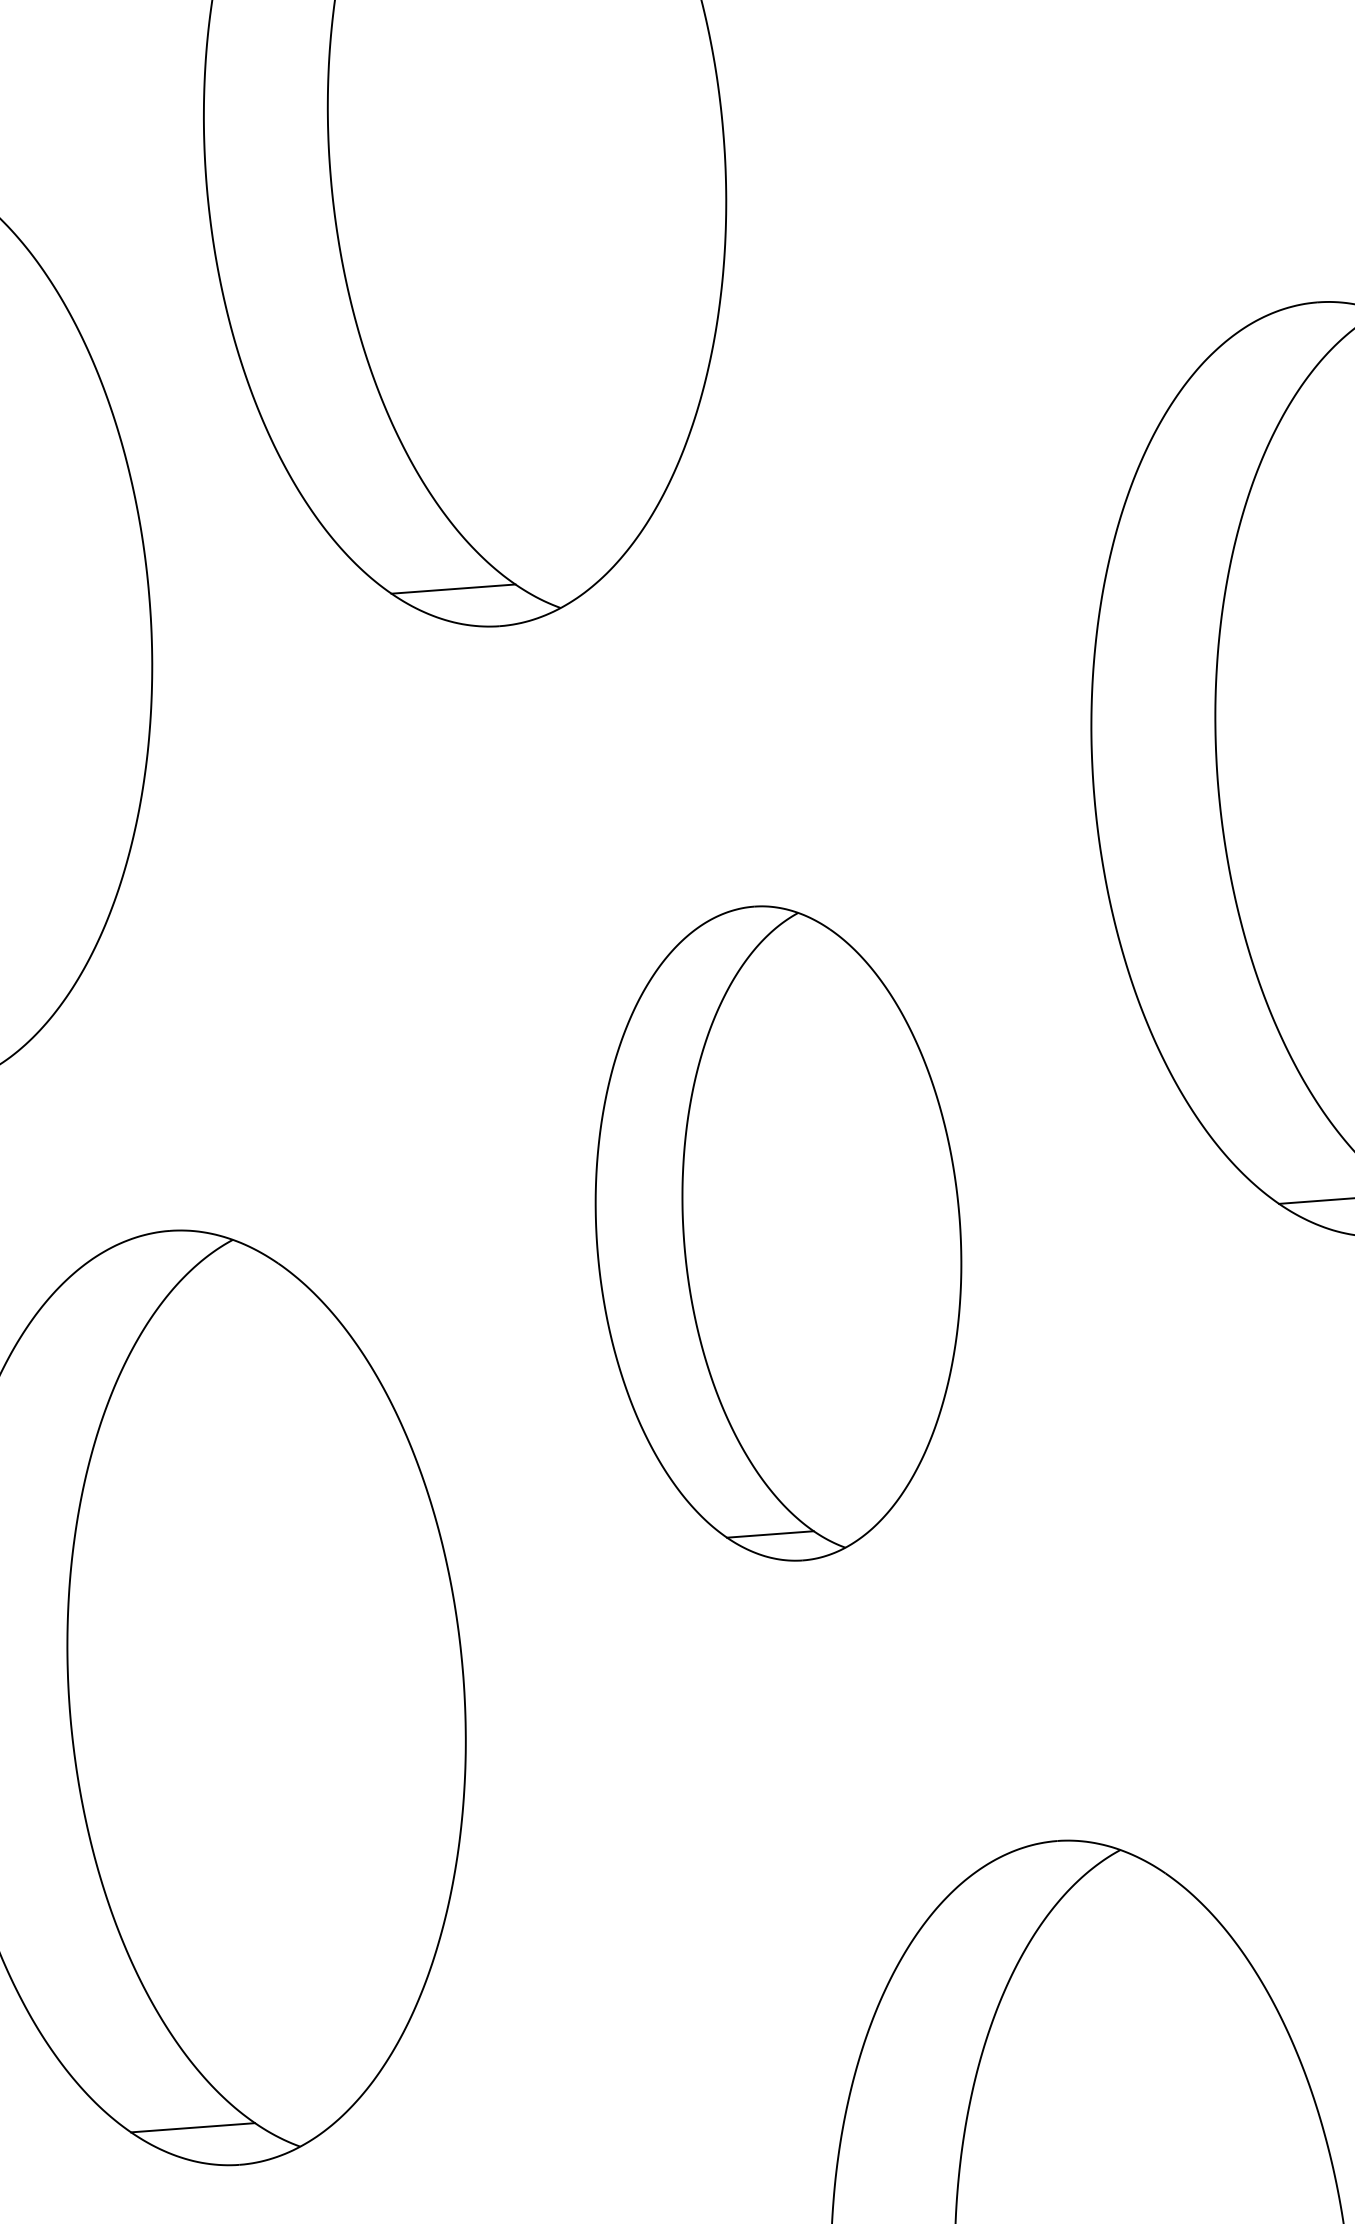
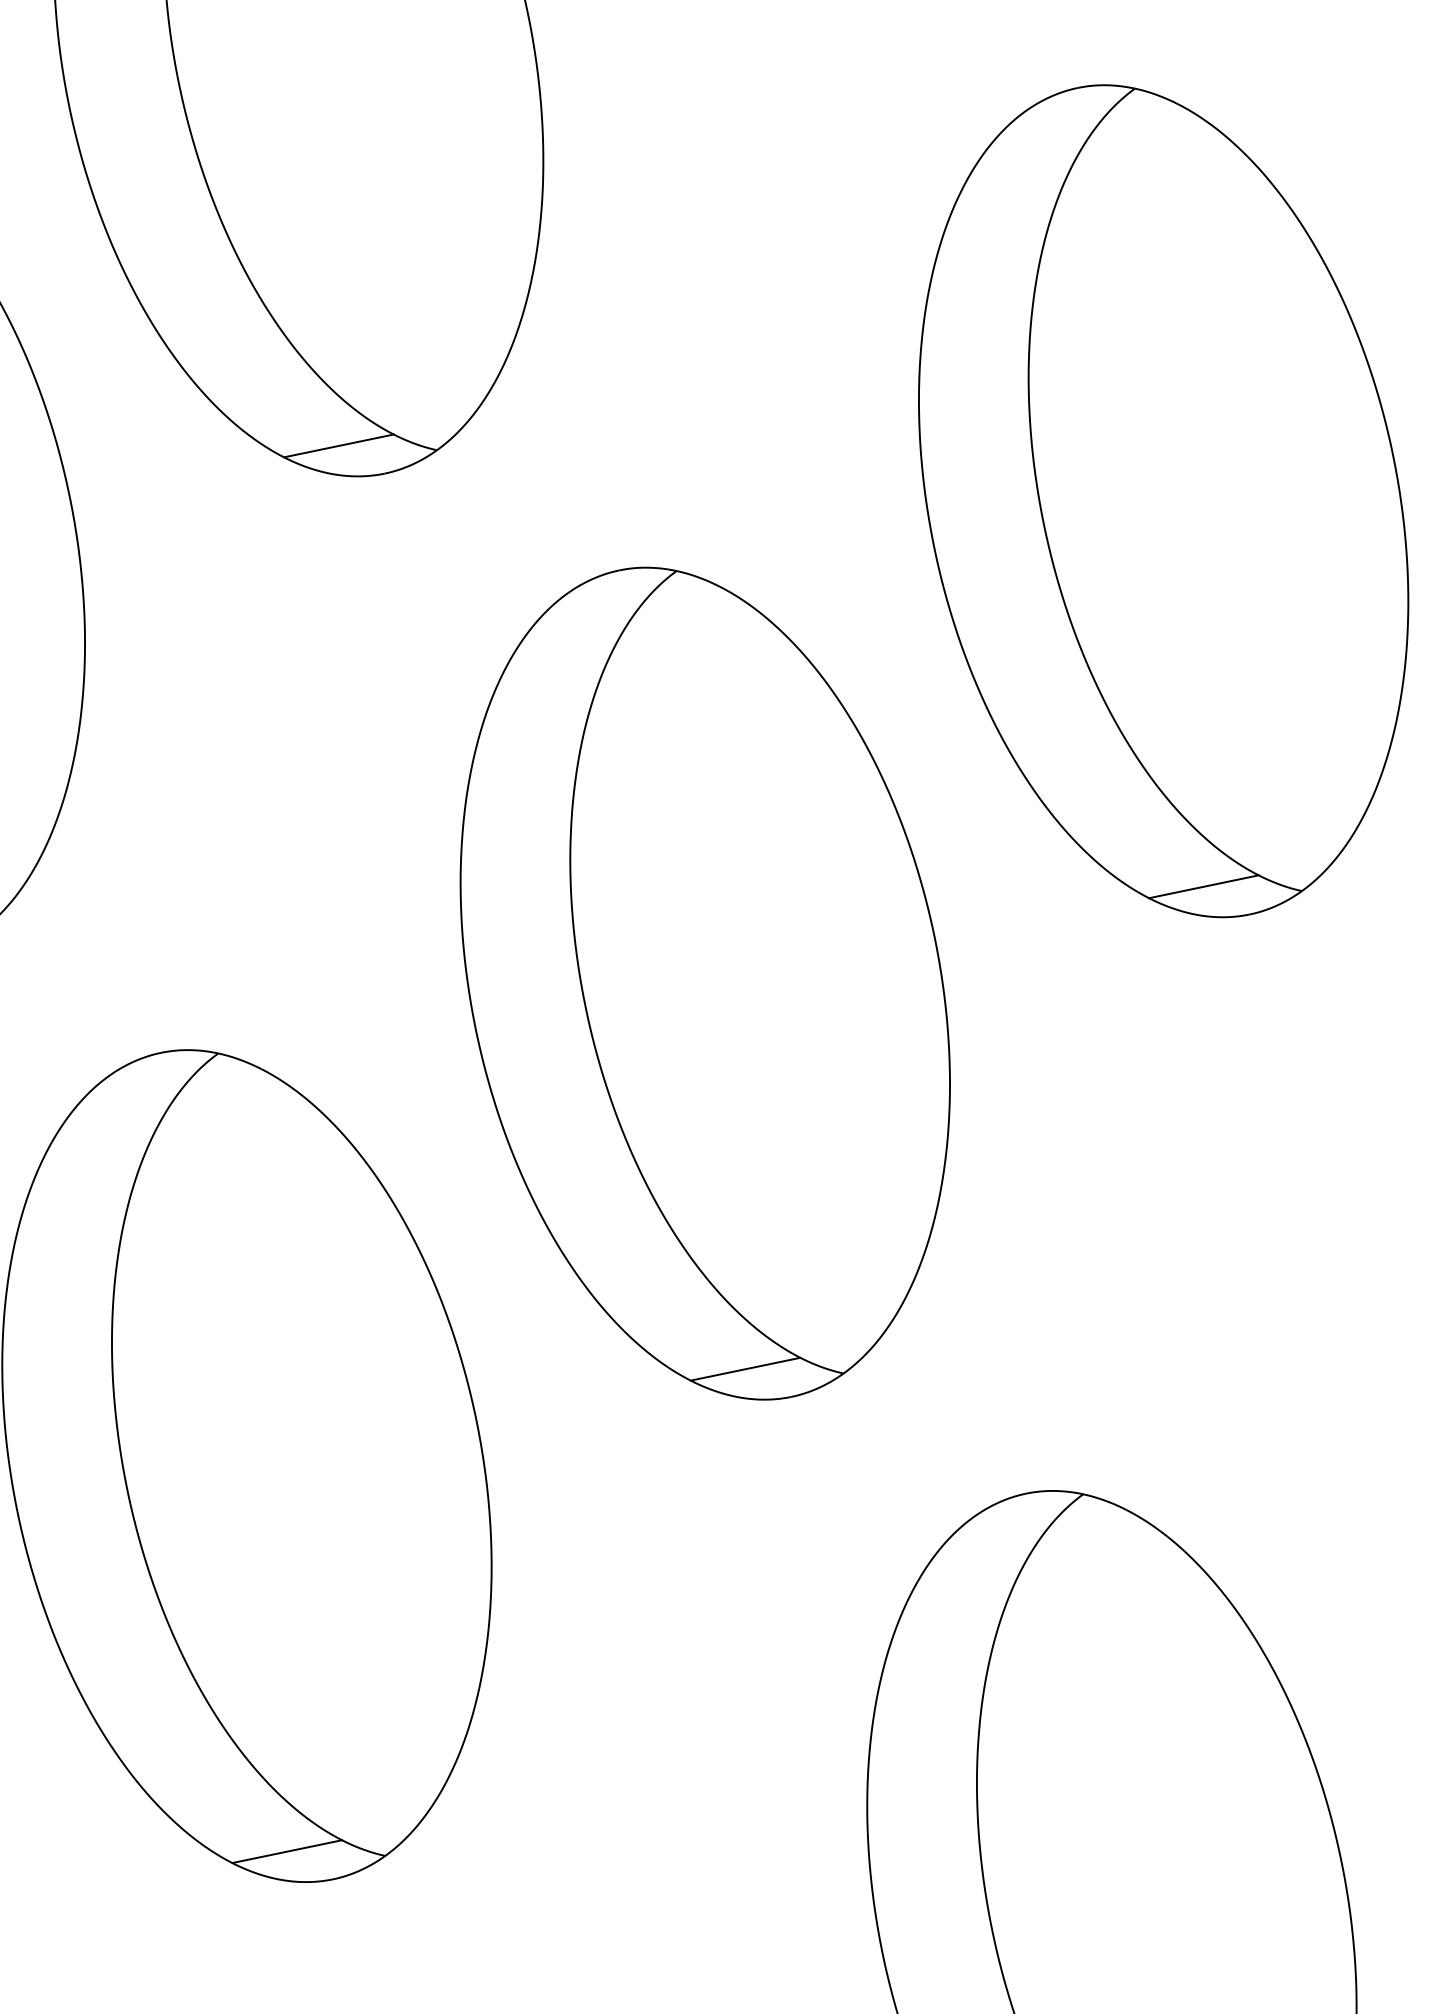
part: (777, 1233) -> (704, 983), size x1.43

